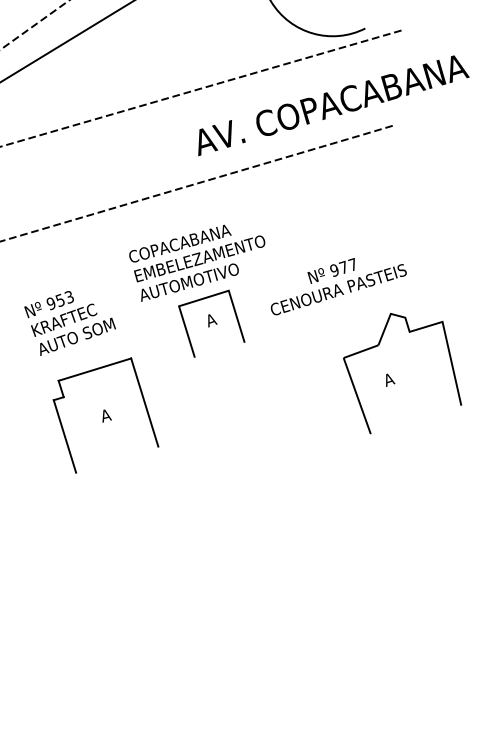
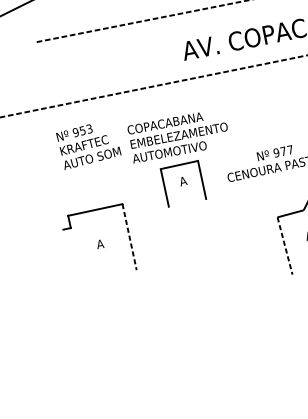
text: (69, 323) -> (87, 148), moved
line: (357, 396) -> (285, 246), solid -> dashed
line: (144, 403) -> (129, 237), solid -> dashed
line: (64, 436) -> (68, 256), removed

